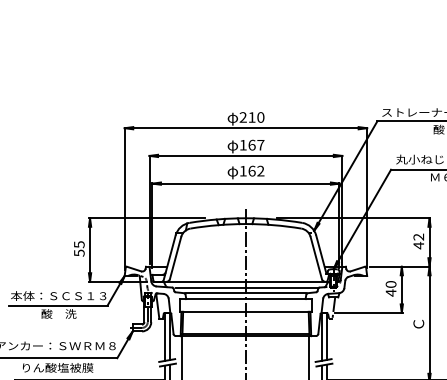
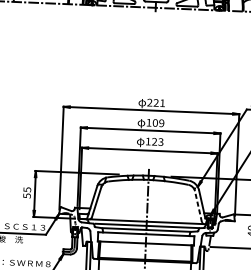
text: (256, 117) -> (159, 103), 210 -> 221
text: (256, 144) -> (158, 122), 167 -> 109
text: (256, 170) -> (157, 141), 162 -> 123
line: (316, 258) -> (198, 207), solid -> dashed

